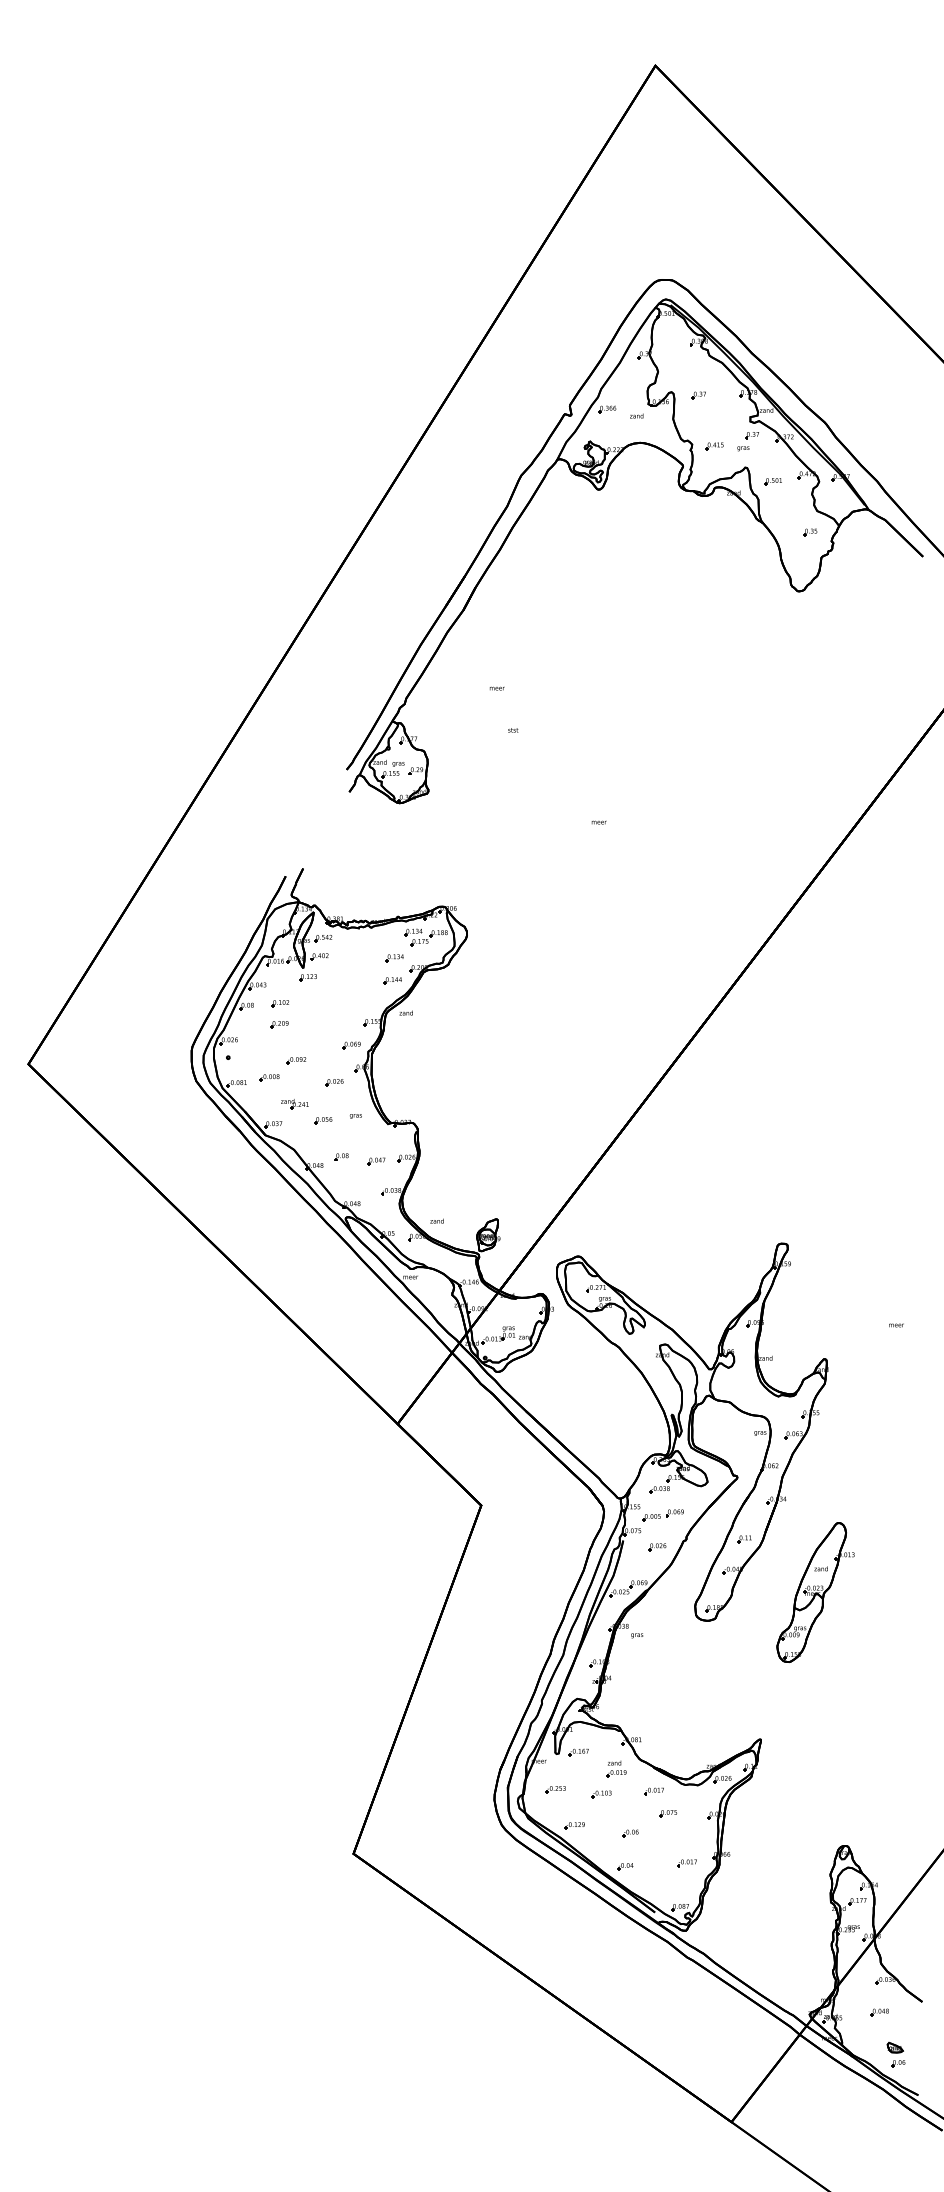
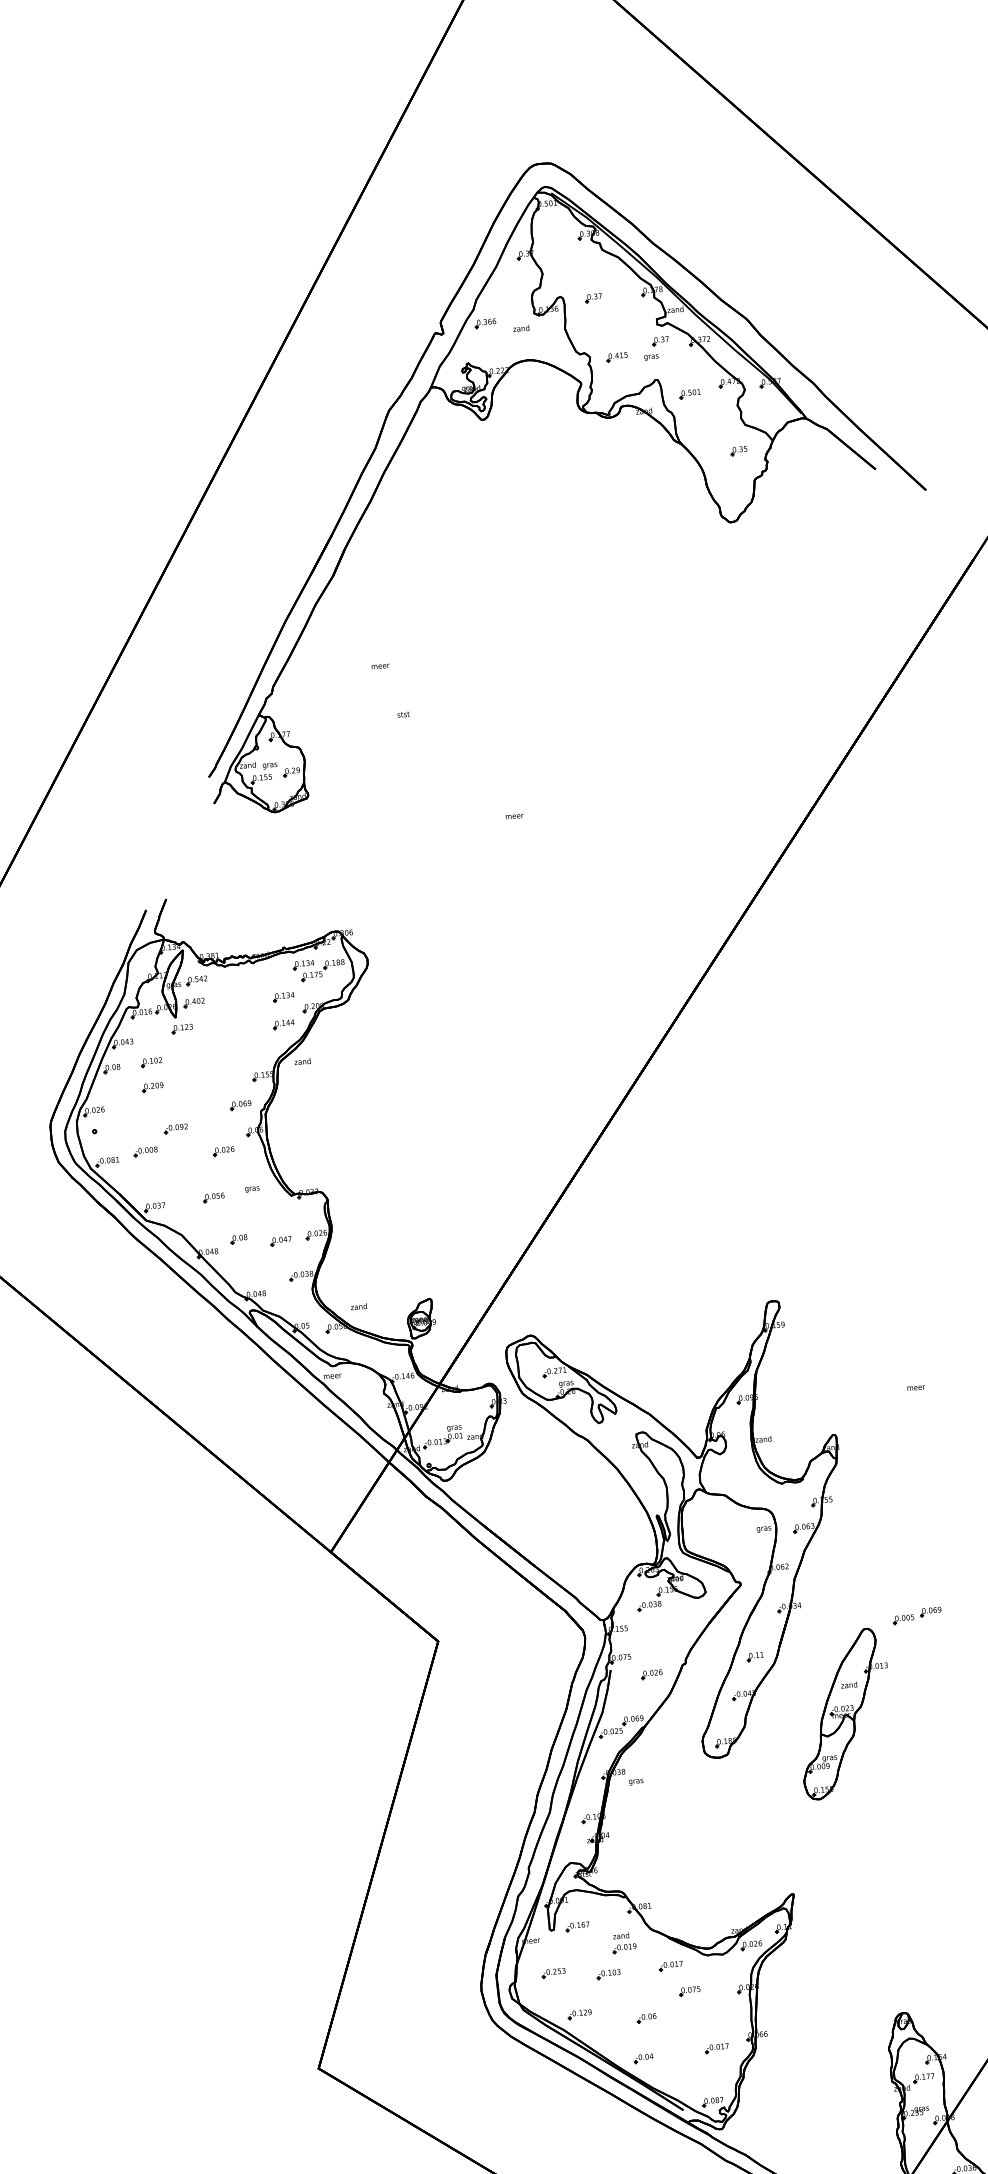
part: (294, 1104) -> (178, 1181), removed
part: (662, 1515) -> (916, 1615), moved

